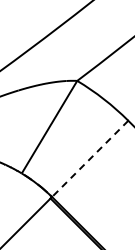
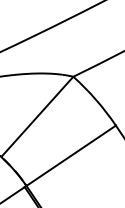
line: (90, 158) -> (71, 155), dashed -> solid

